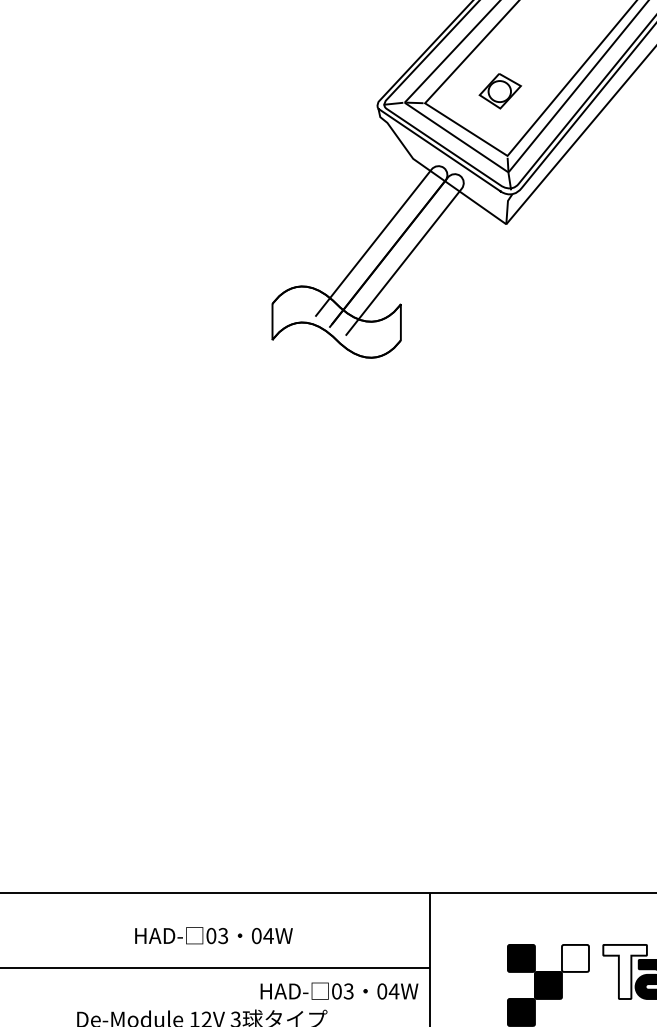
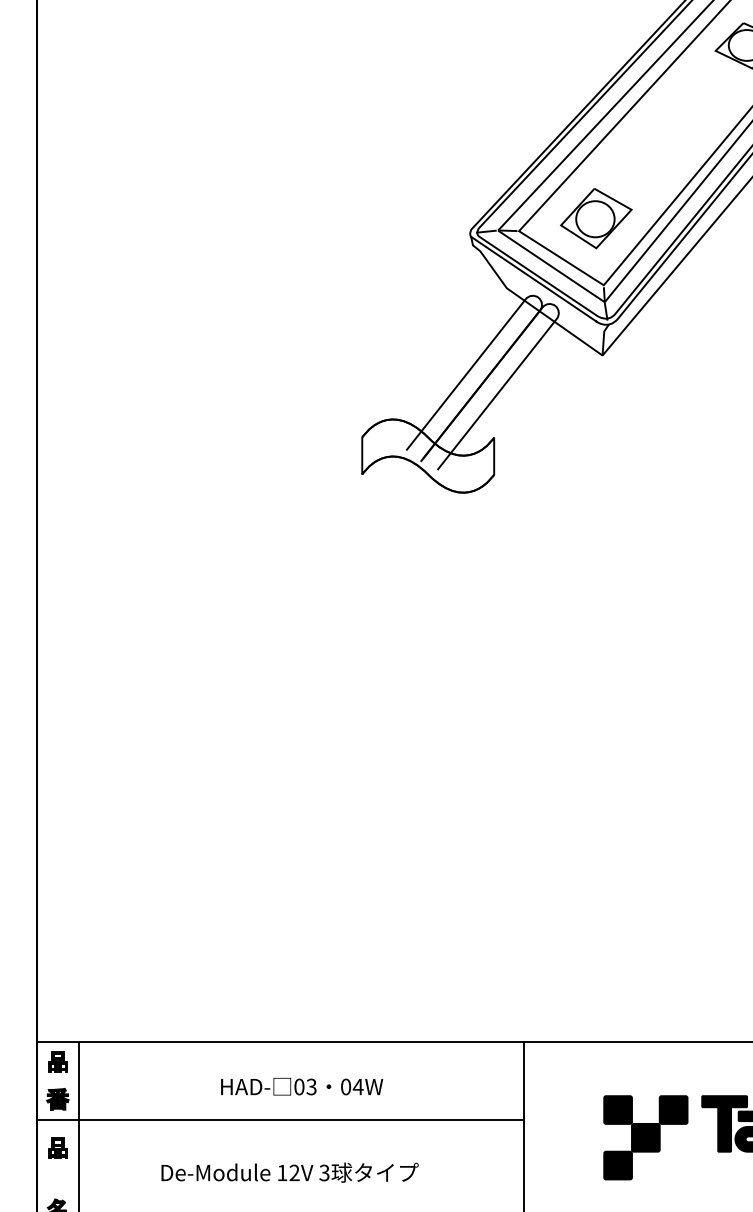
part: (500, 90) -> (596, 218), size x1.67
fill: (575, 957) -> (673, 1109), added
fill: (624, 971) -> (724, 1123), added
part: (339, 990) -> (431, 1143), removed

